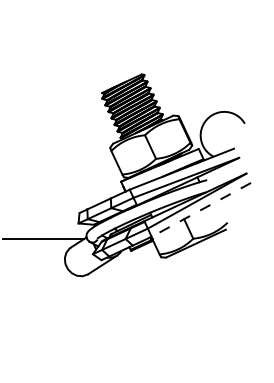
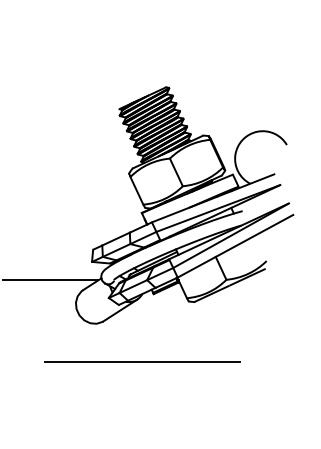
line: (200, 210) -> (234, 246), dashed -> solid
line: (121, 308) -> (142, 361), added

